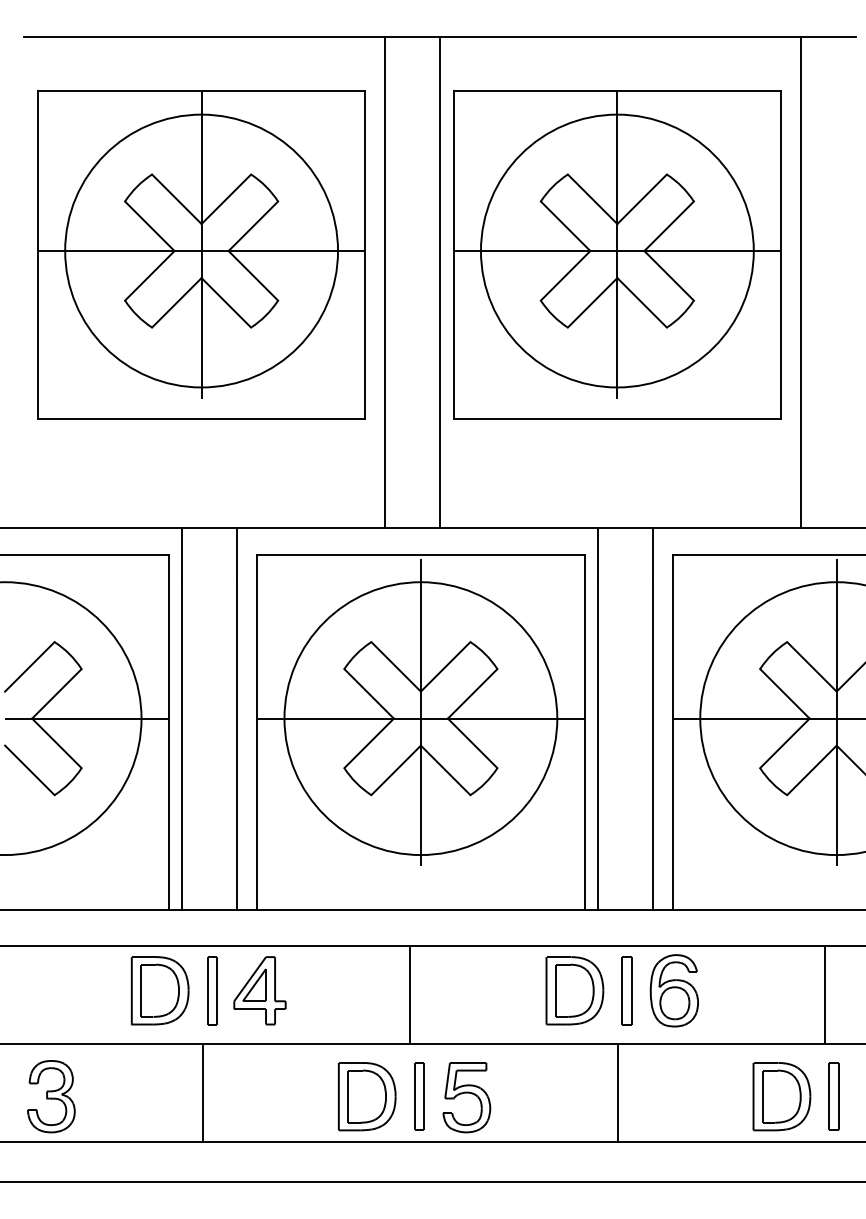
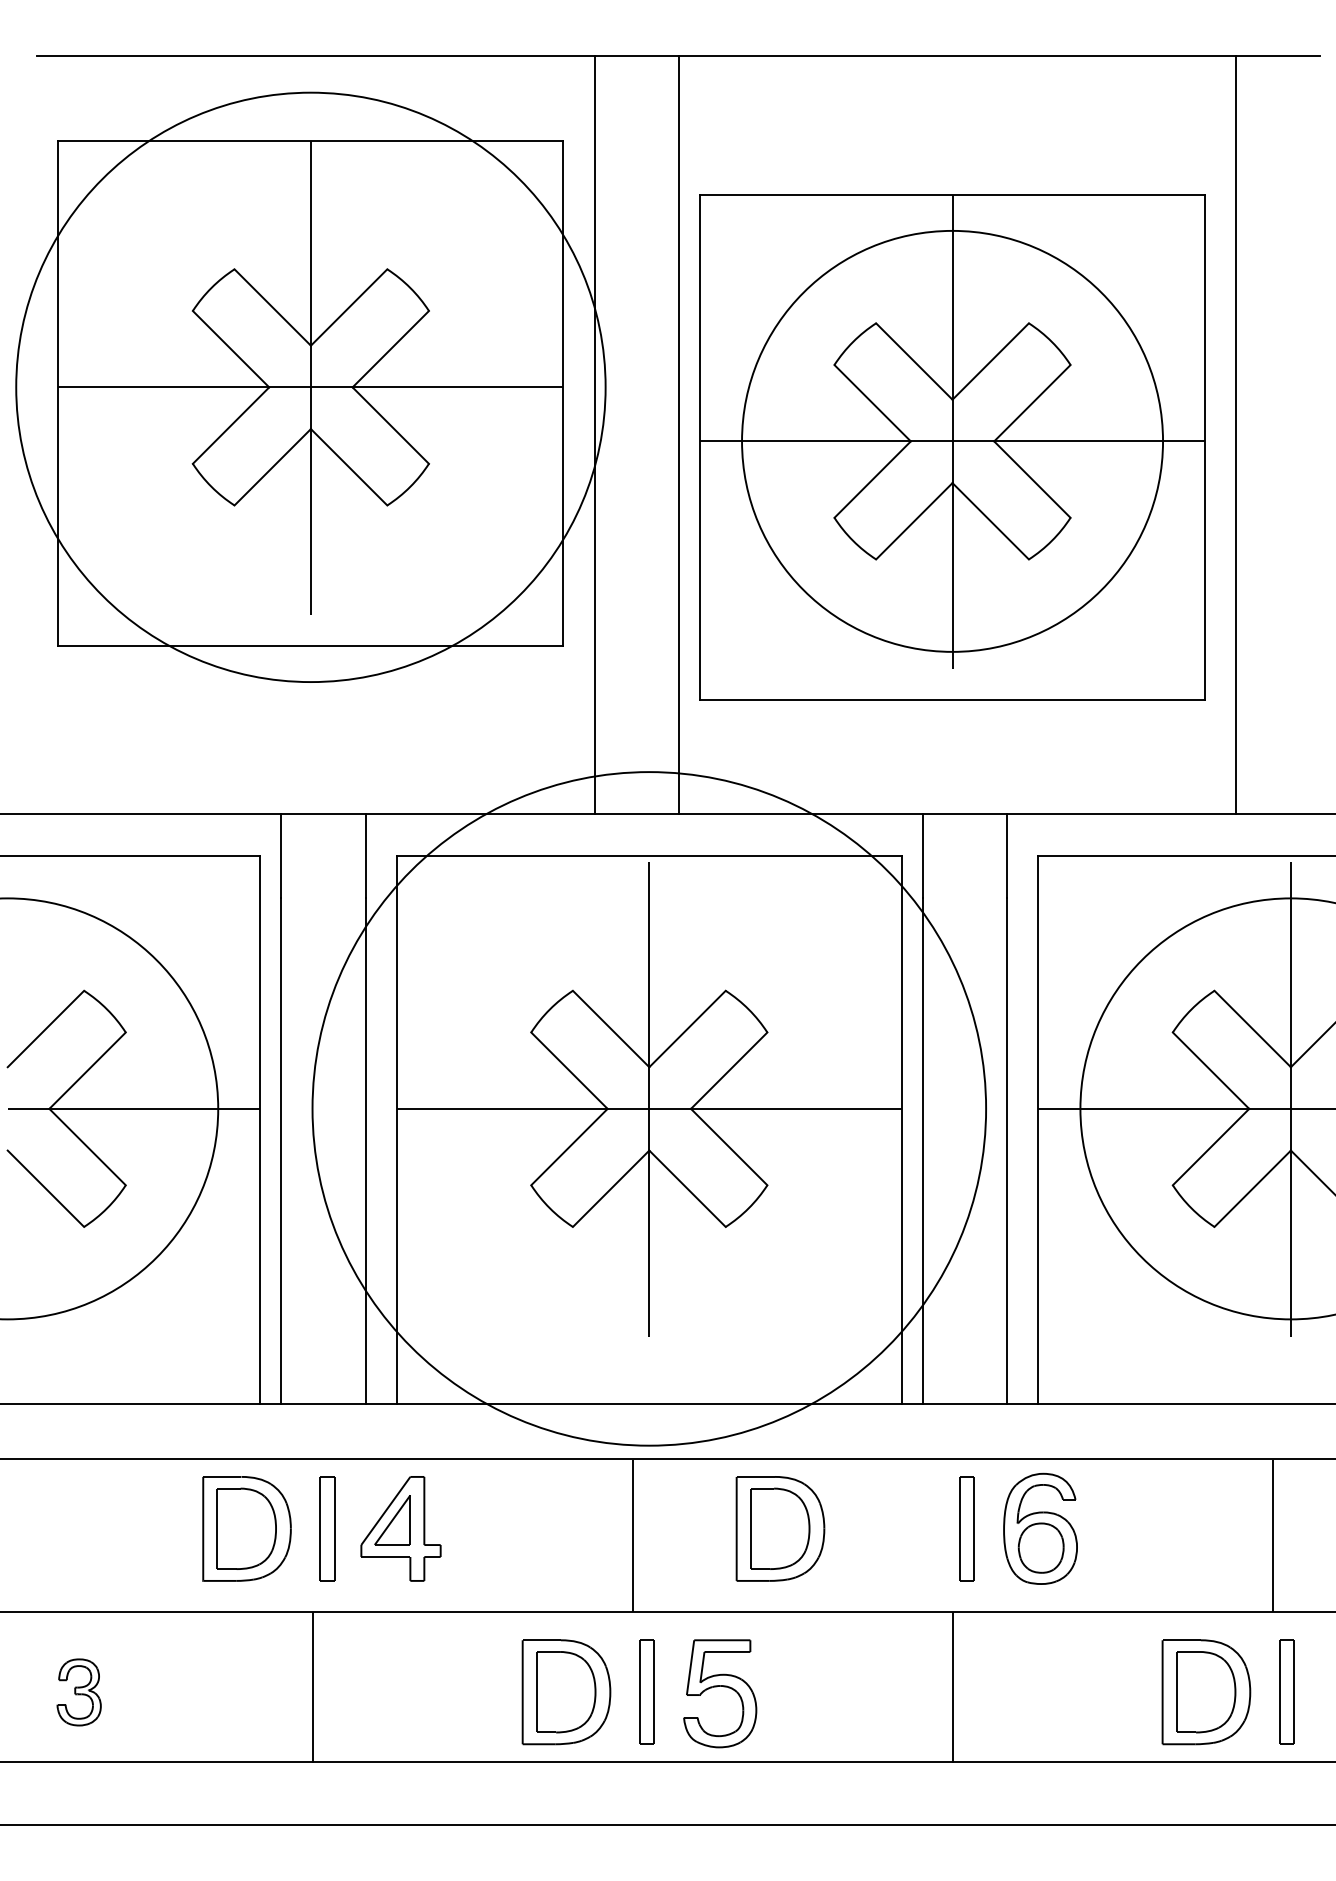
circle: (201, 250) -> (310, 386), size x1.4
part: (617, 254) -> (952, 446), moved
circle: (420, 718) -> (648, 1108), size x1.6
part: (574, 990) -> (779, 1528), moved
part: (51, 1096) -> (79, 1691), size x0.6

